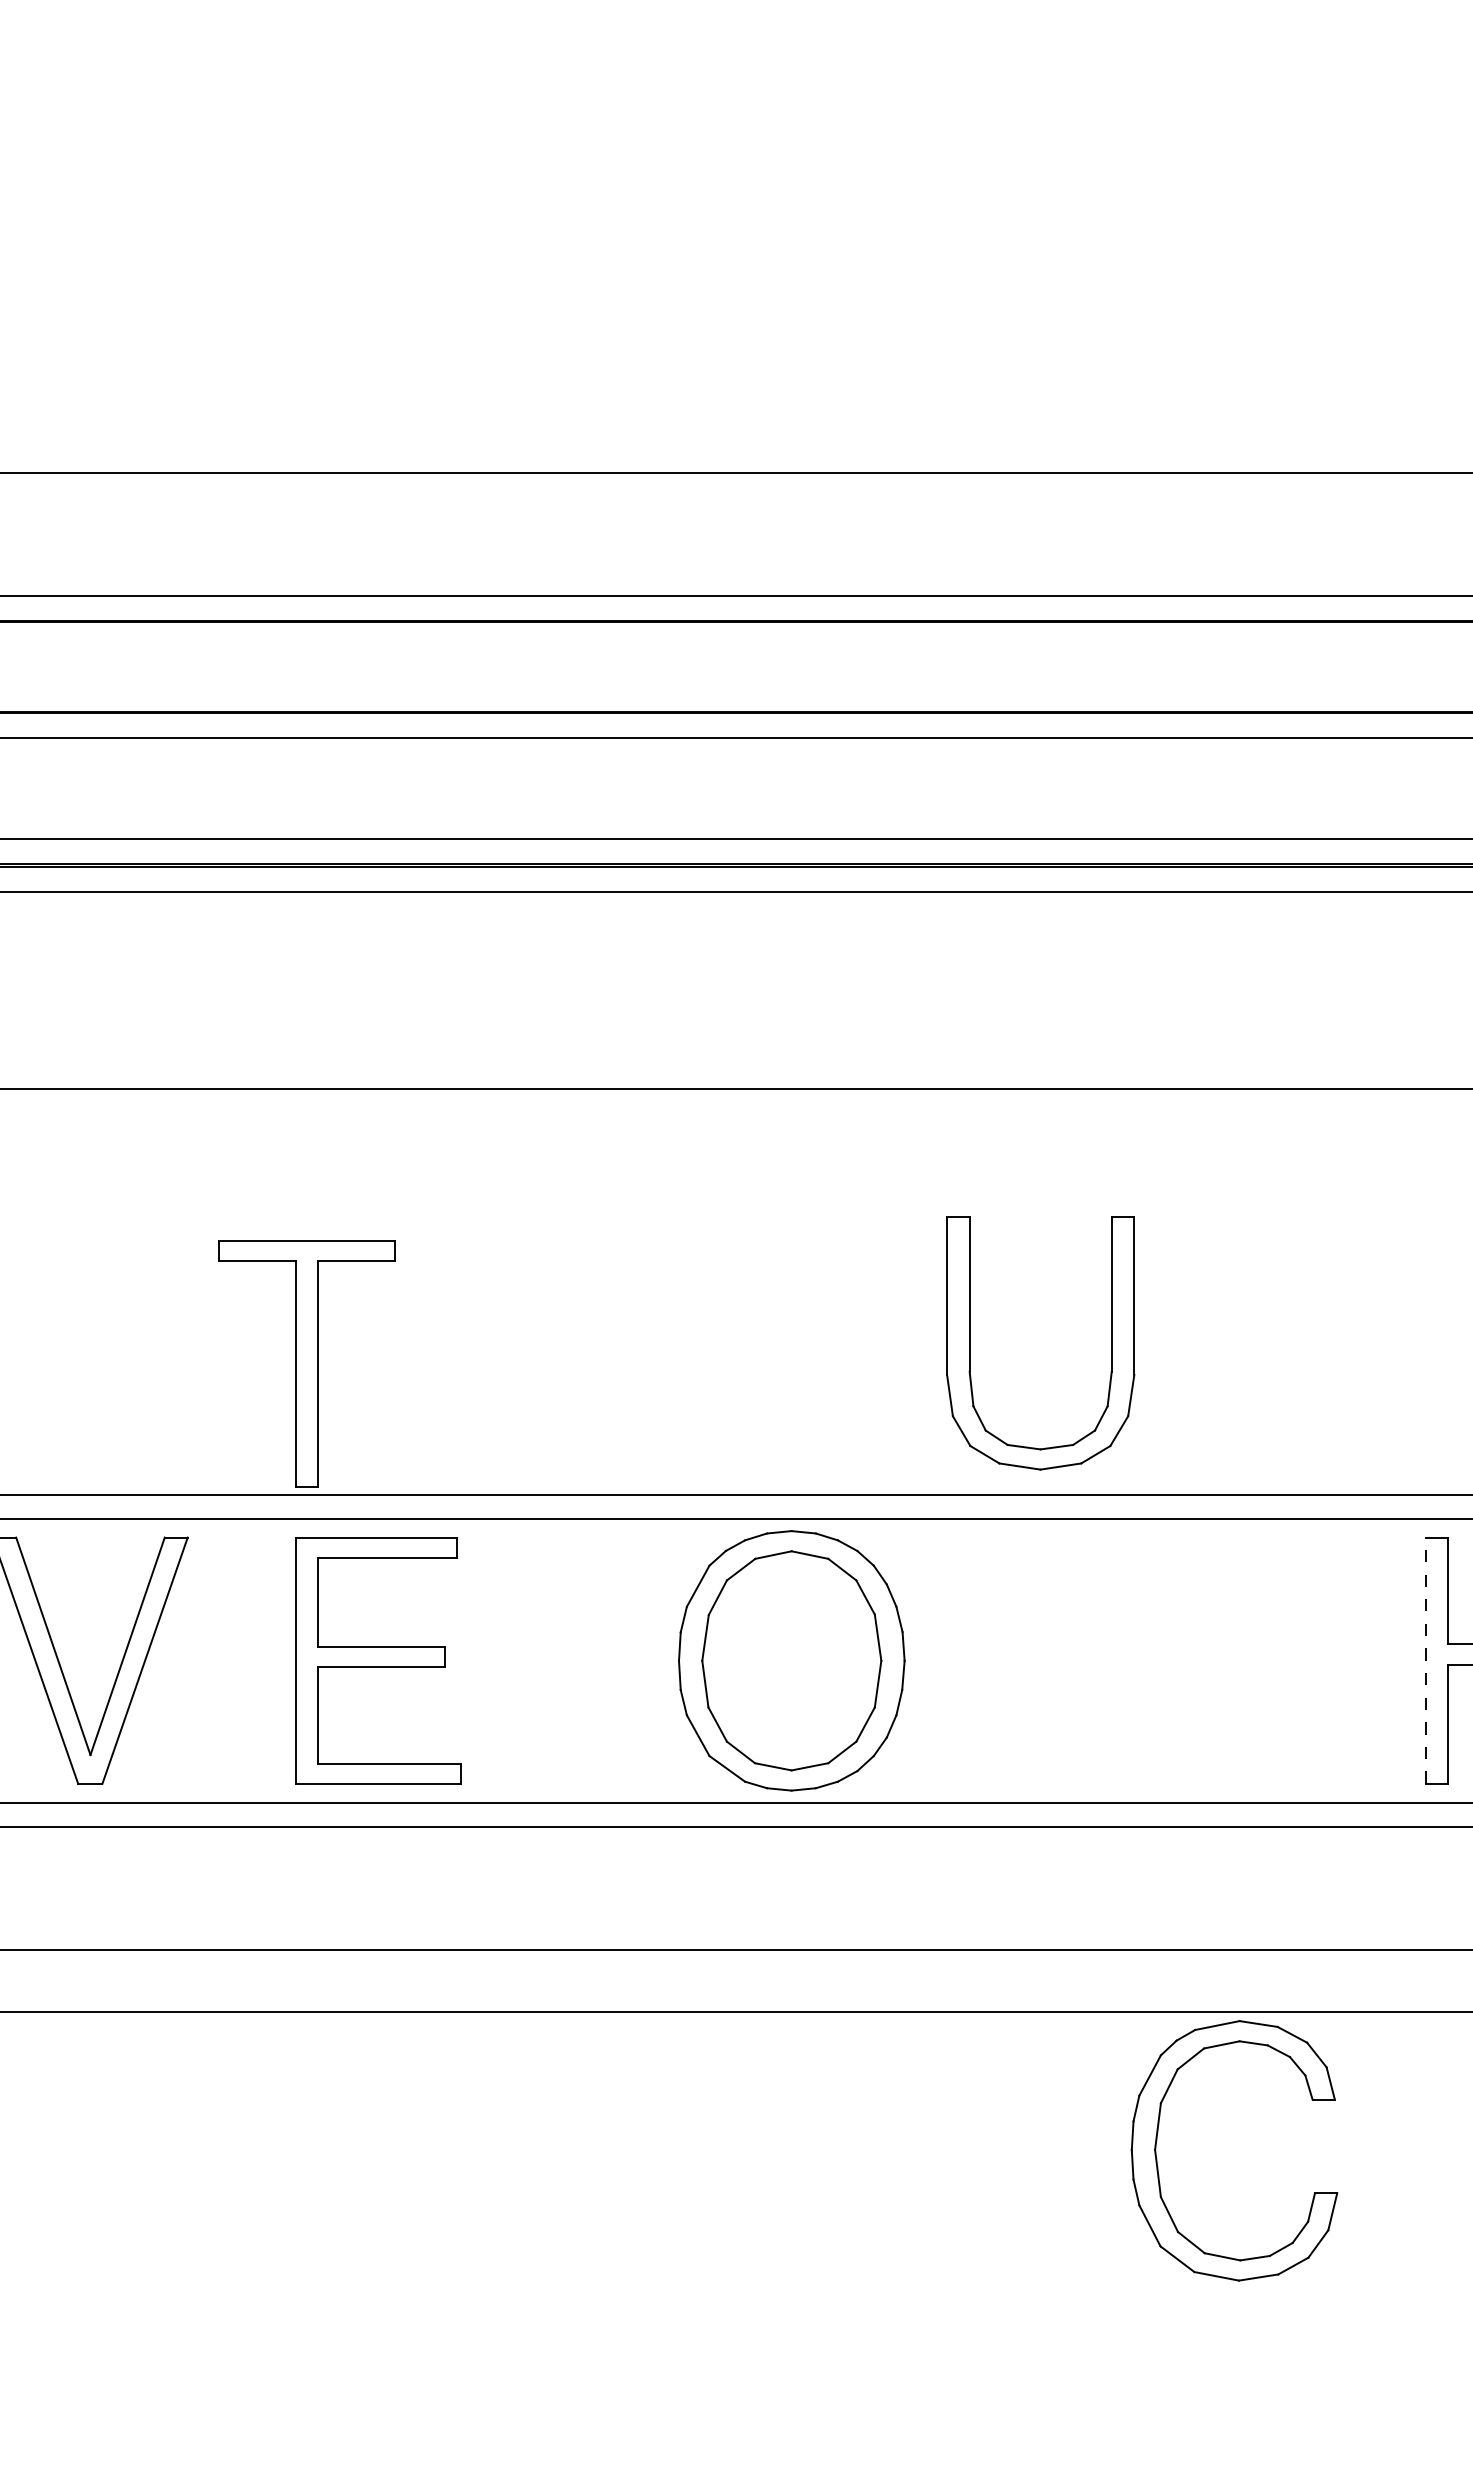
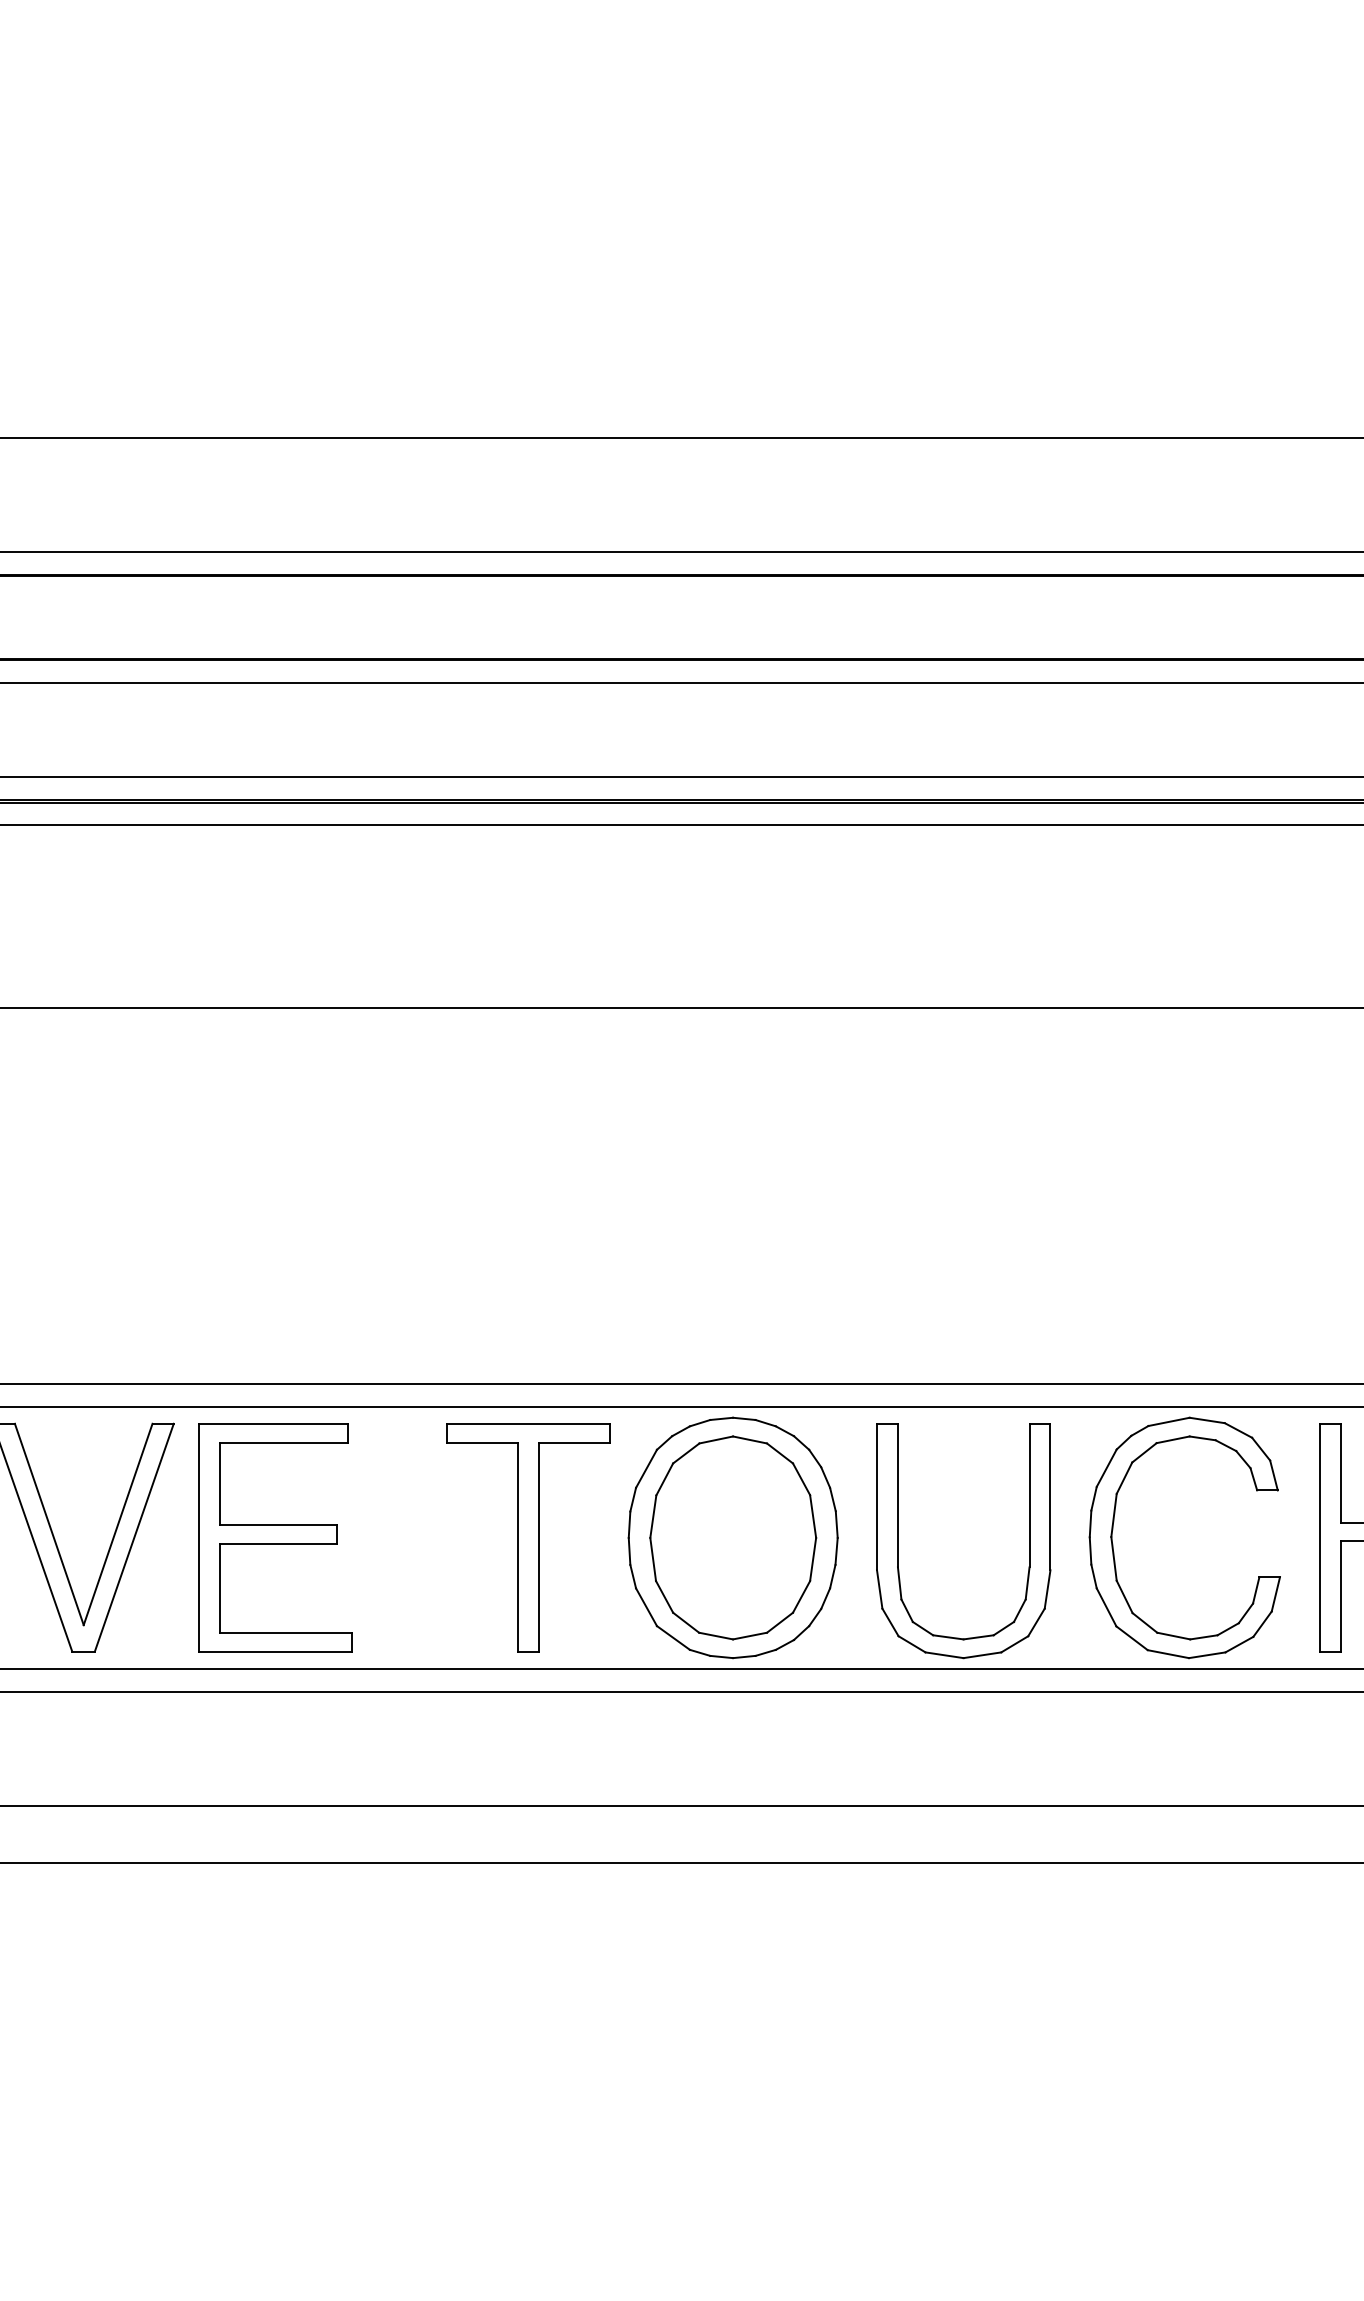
part: (970, 1343) -> (898, 1541), moved
part: (306, 1363) -> (528, 1537), moved
part: (378, 1660) -> (275, 1537), moved
line: (1425, 1660) -> (1320, 1537), dashed -> solid
part: (1157, 2158) -> (1113, 1545), moved

